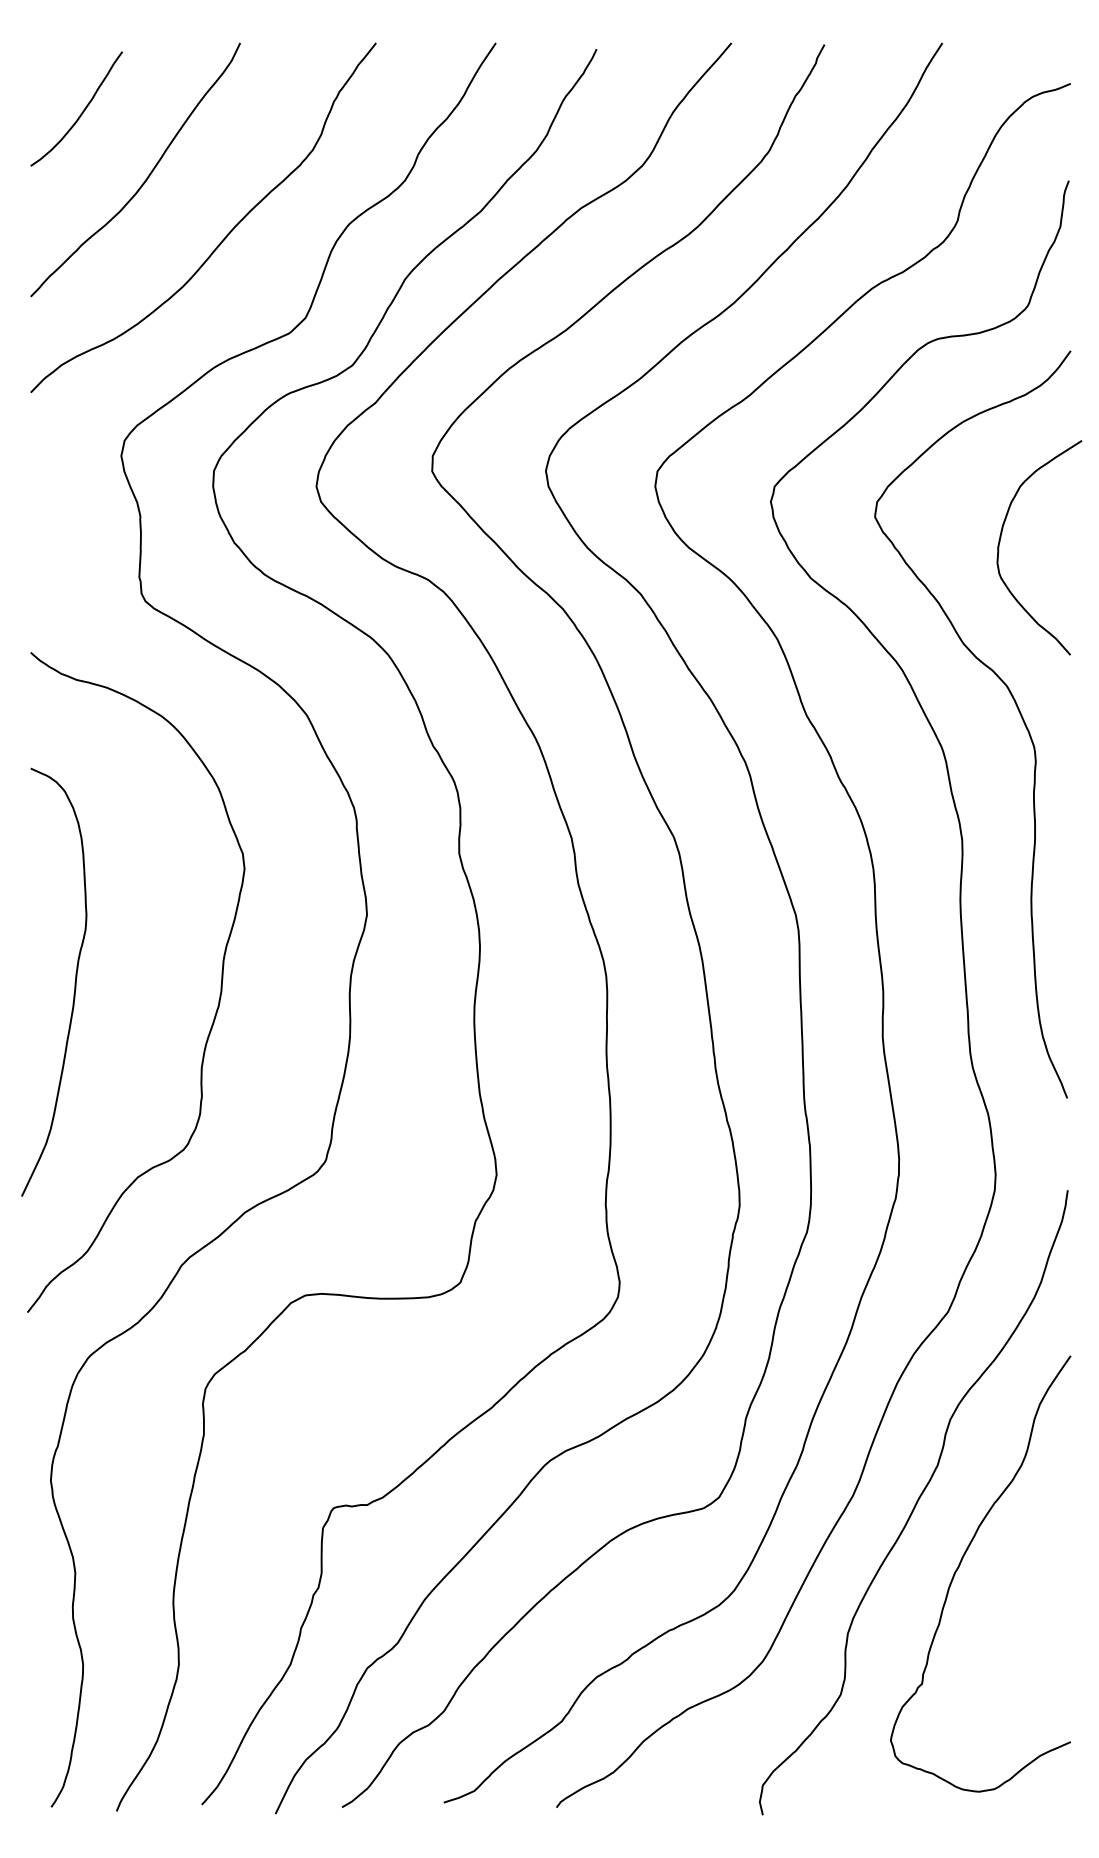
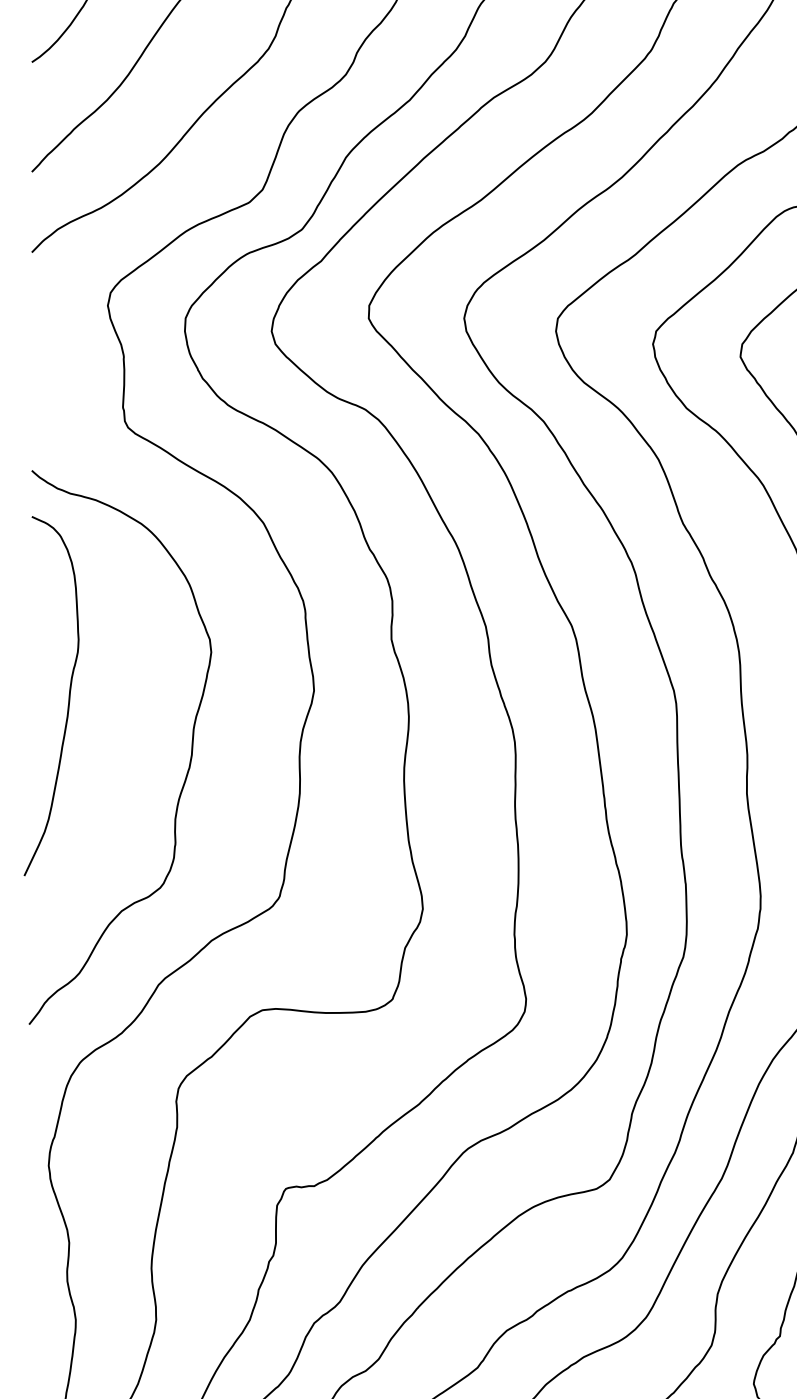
curve: (74, 982) -> (68, 696), moved

